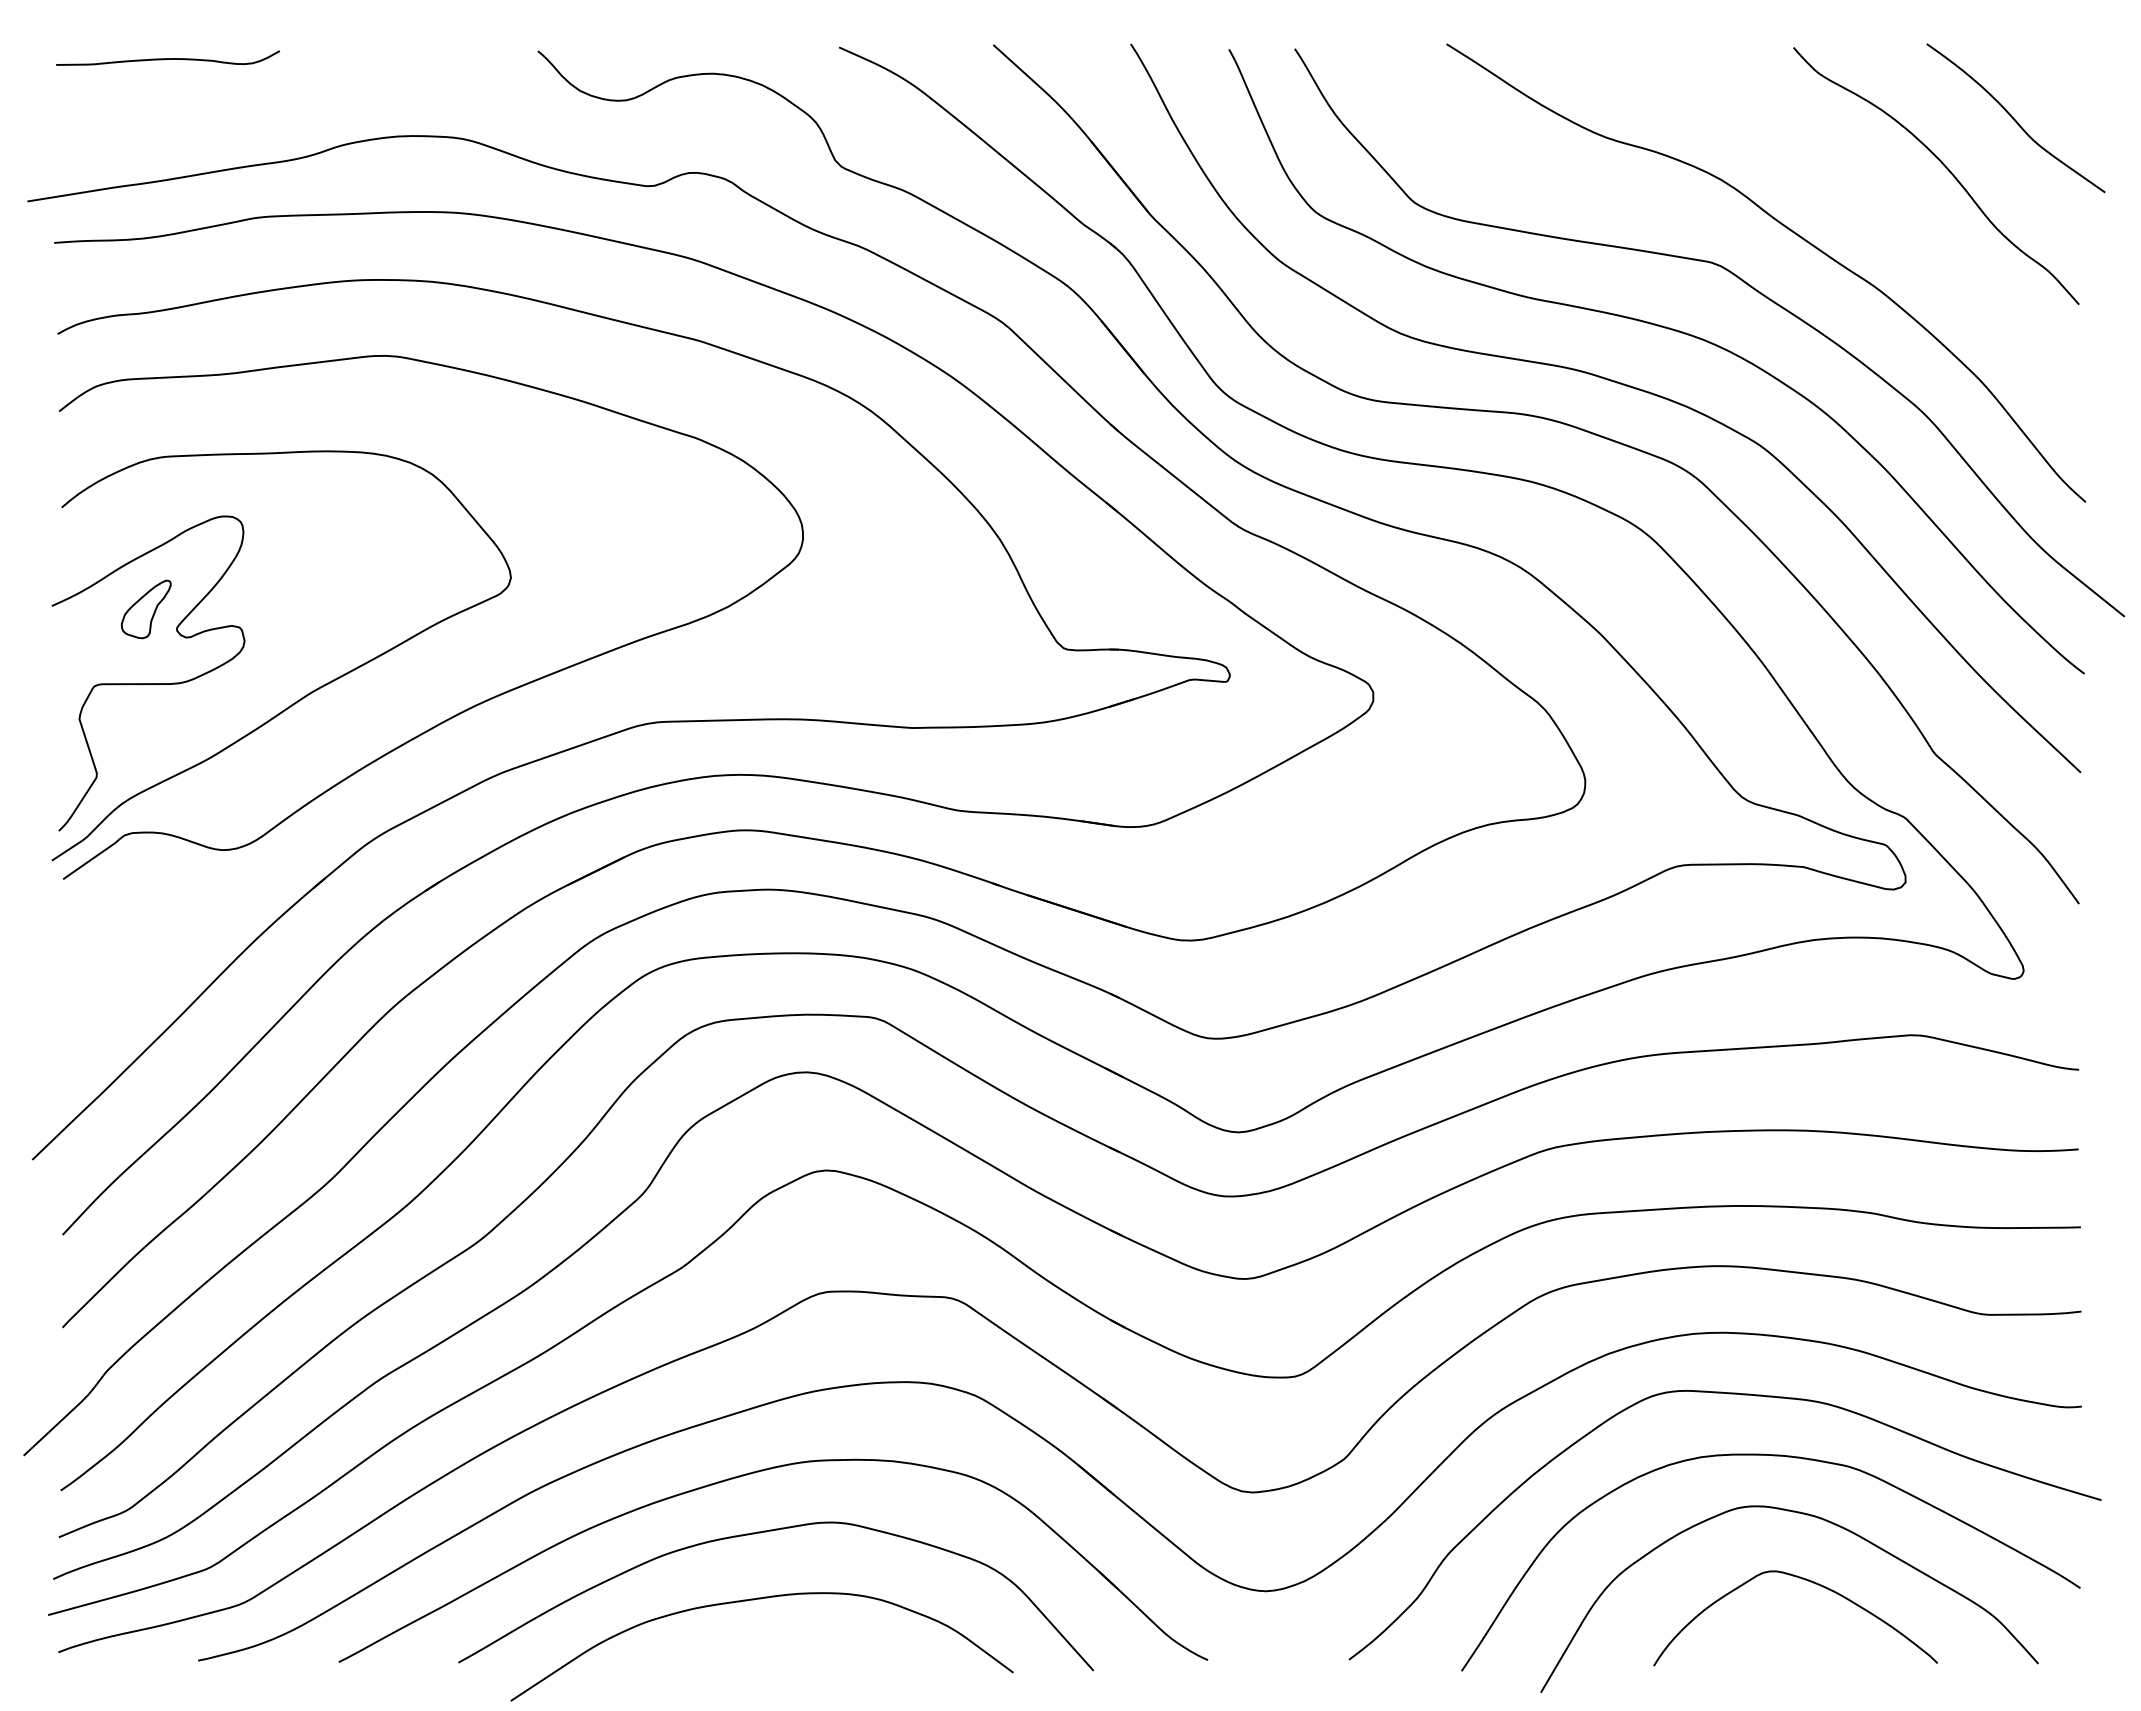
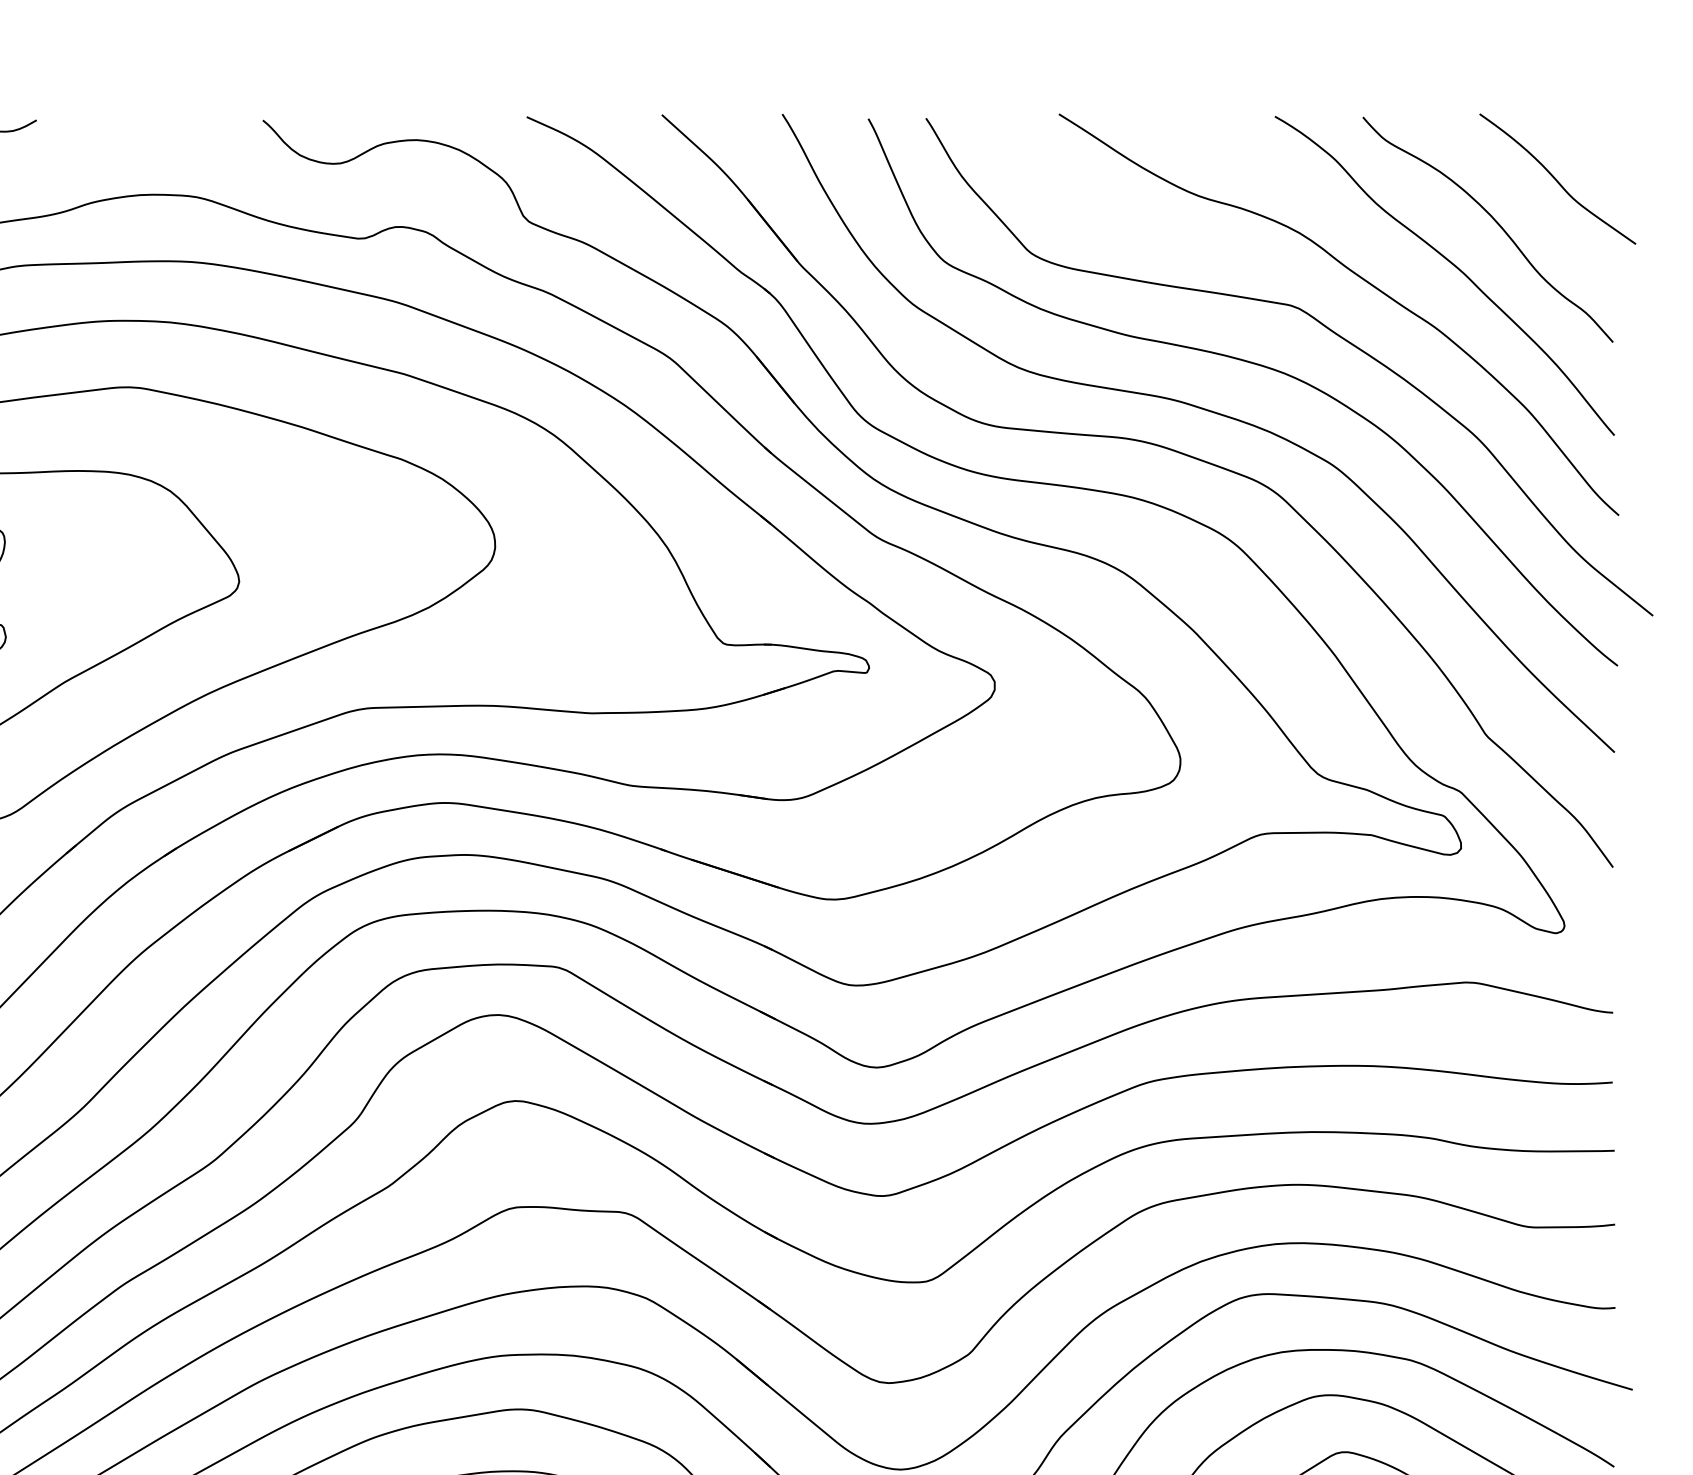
curve: (1897, 217) -> (1454, 266), added

